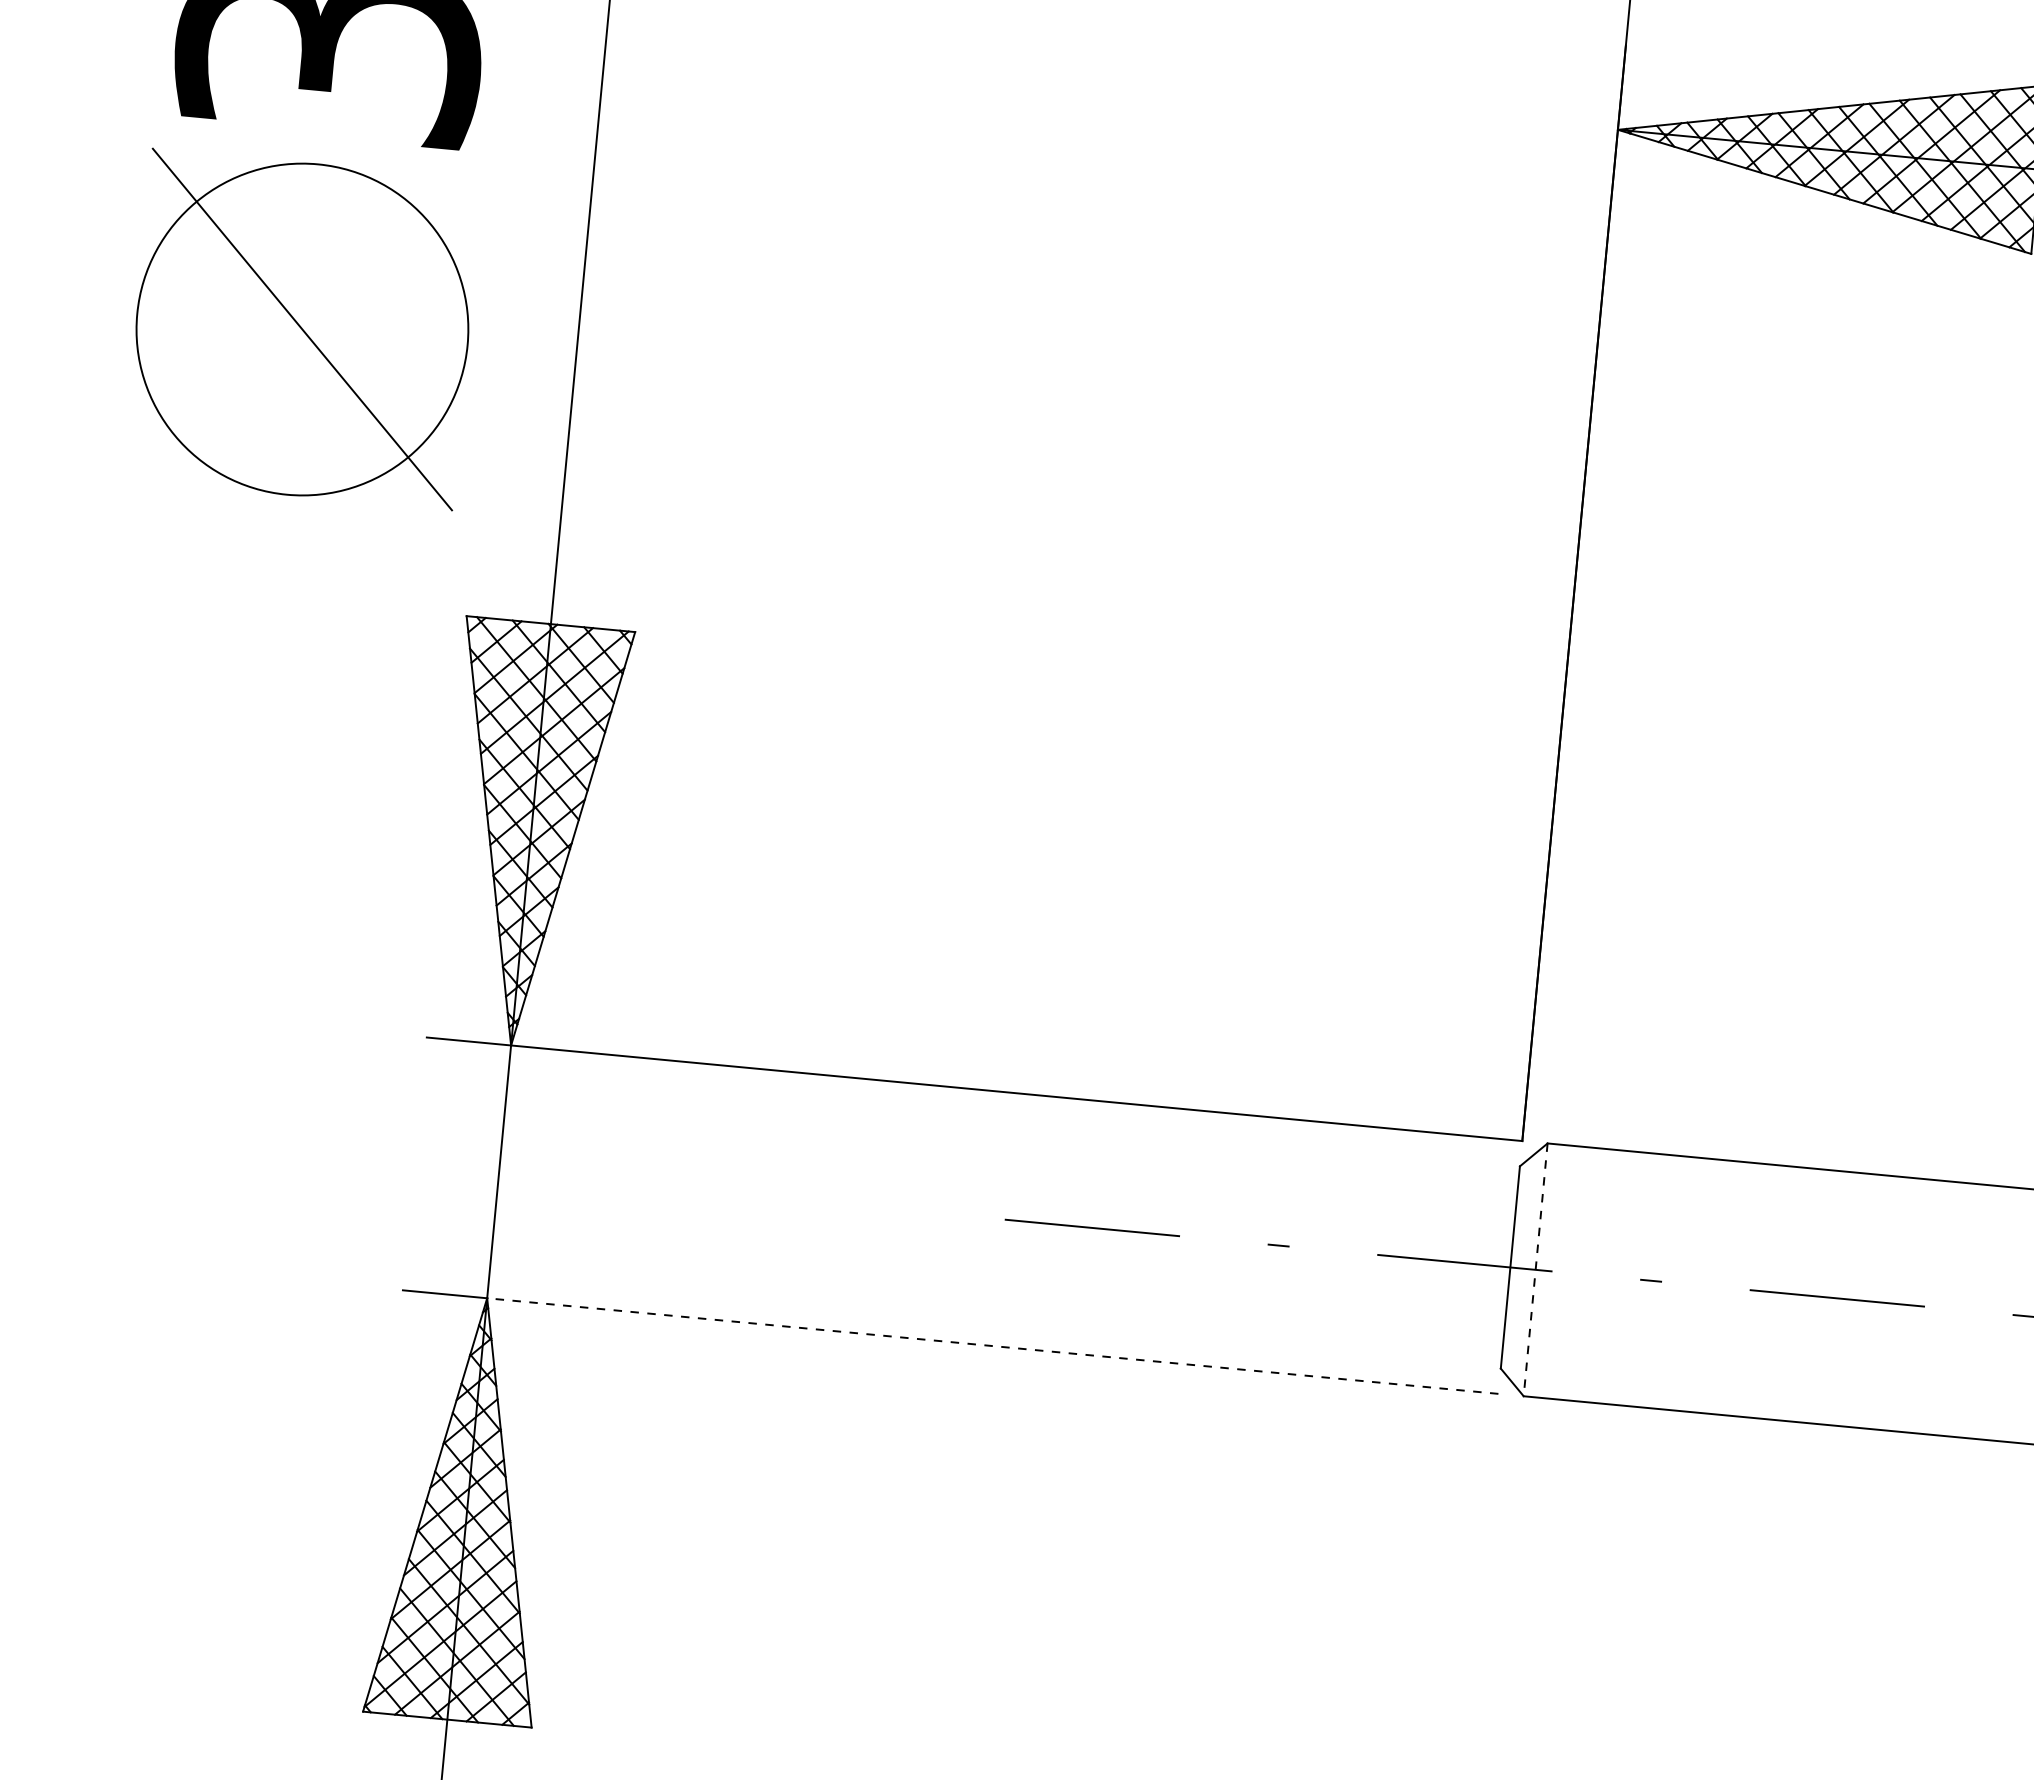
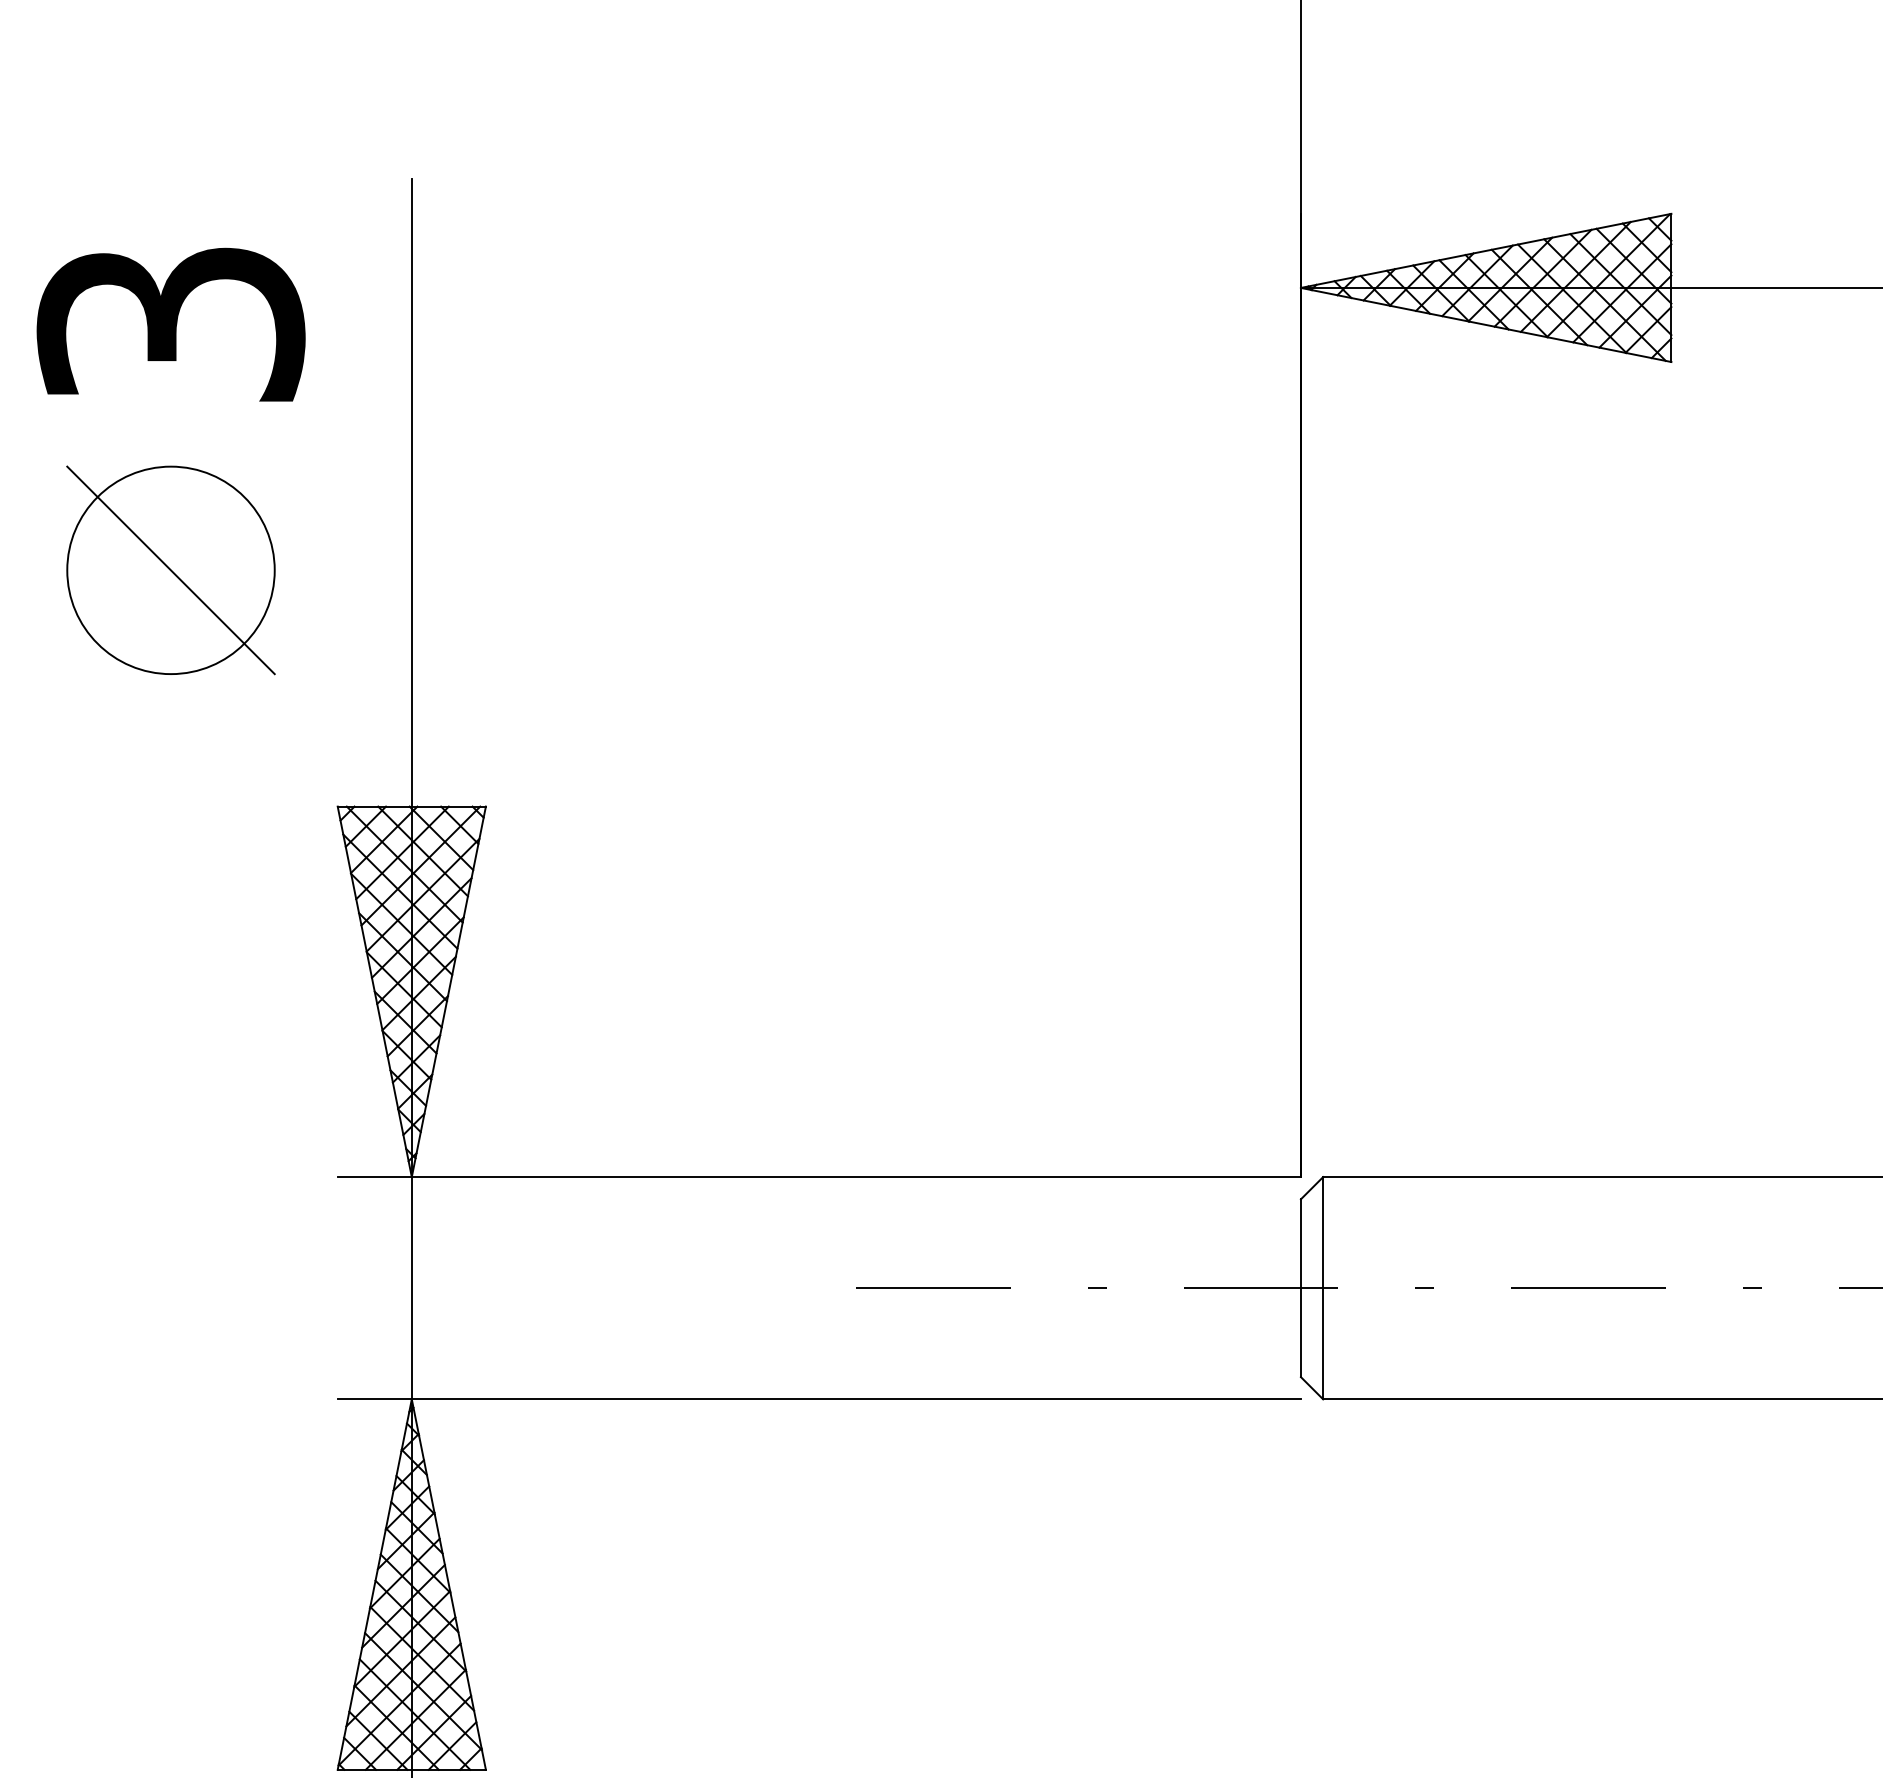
part: (301, 329) -> (170, 570), size x0.71
line: (1535, 1270) -> (1323, 1288), dashed -> solid
line: (992, 1346) -> (856, 1399), dashed -> solid

